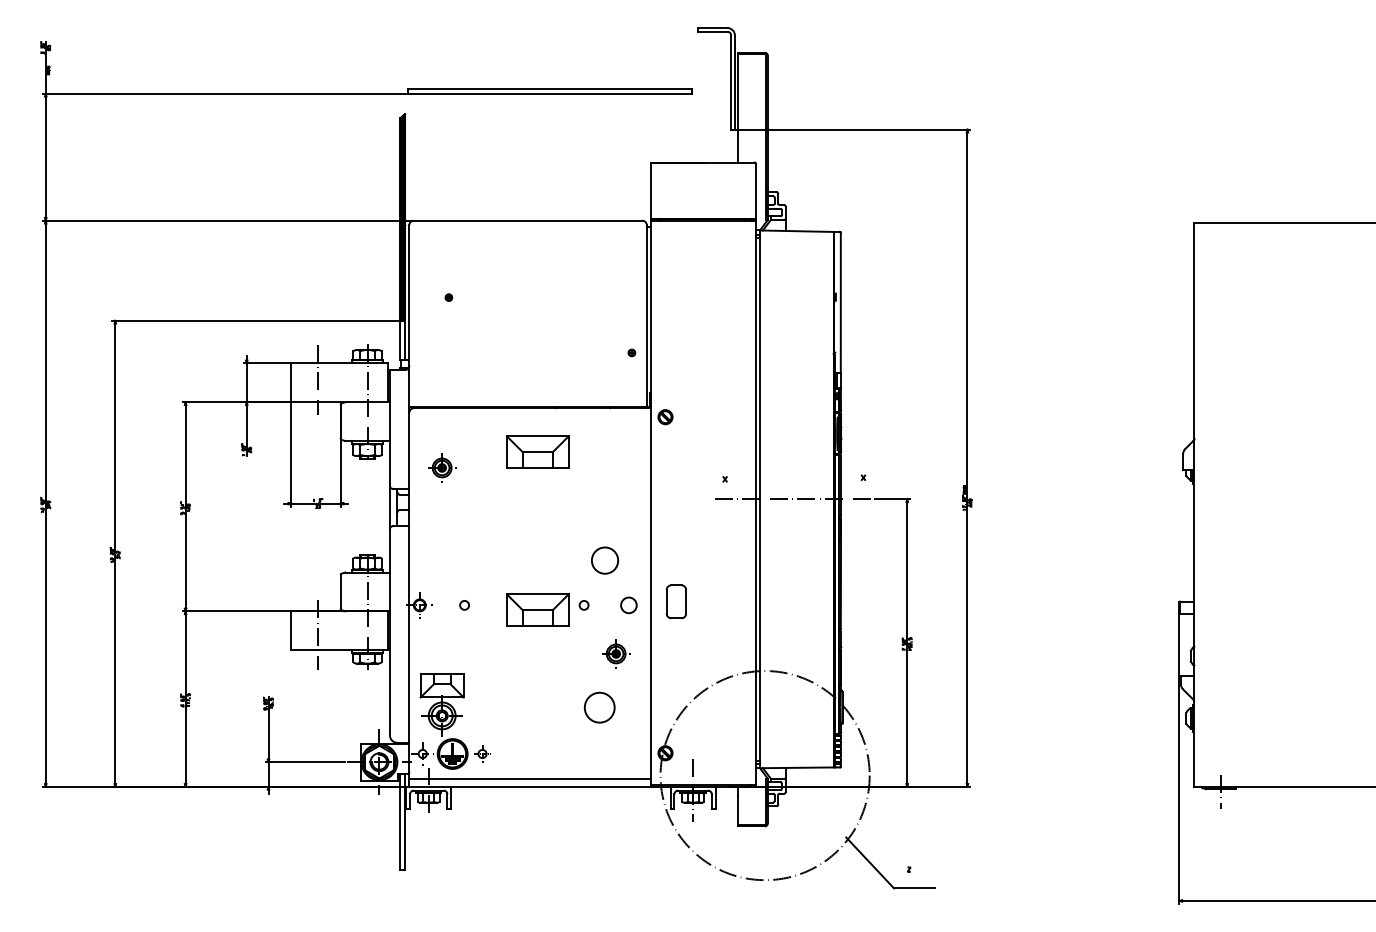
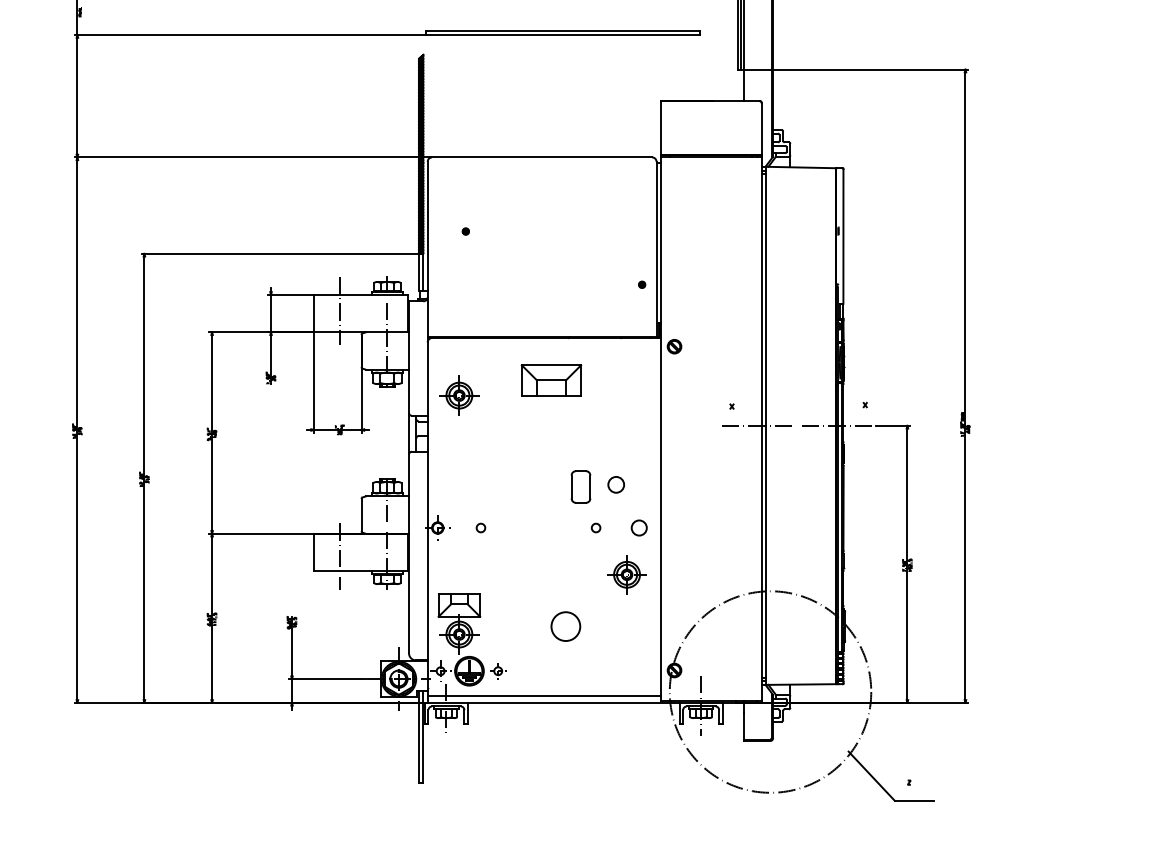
part: (441, 467) -> (458, 395), size x1.43
circle: (604, 560) -> (615, 484), size x0.62
part: (675, 601) -> (580, 486), moved
part: (537, 609) -> (551, 531), removed
part: (615, 653) -> (626, 574), size x1.43
circle: (599, 707) -> (565, 626), moved

